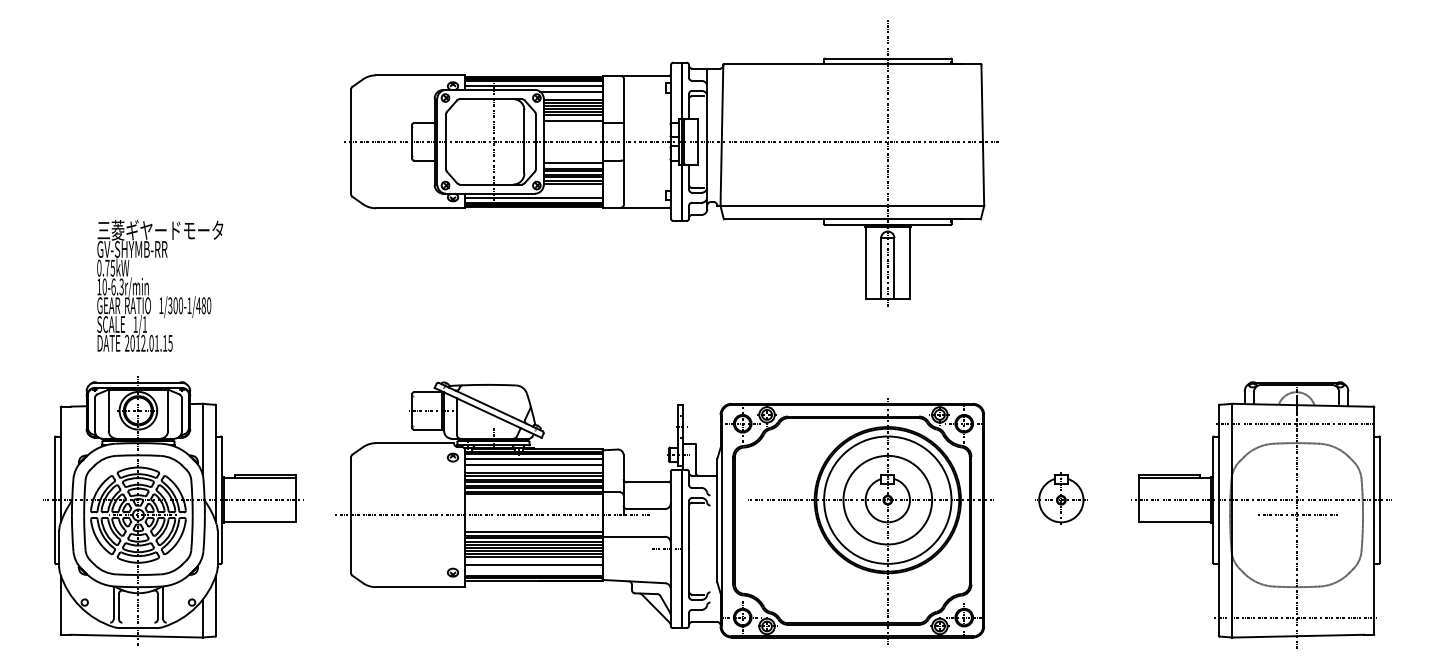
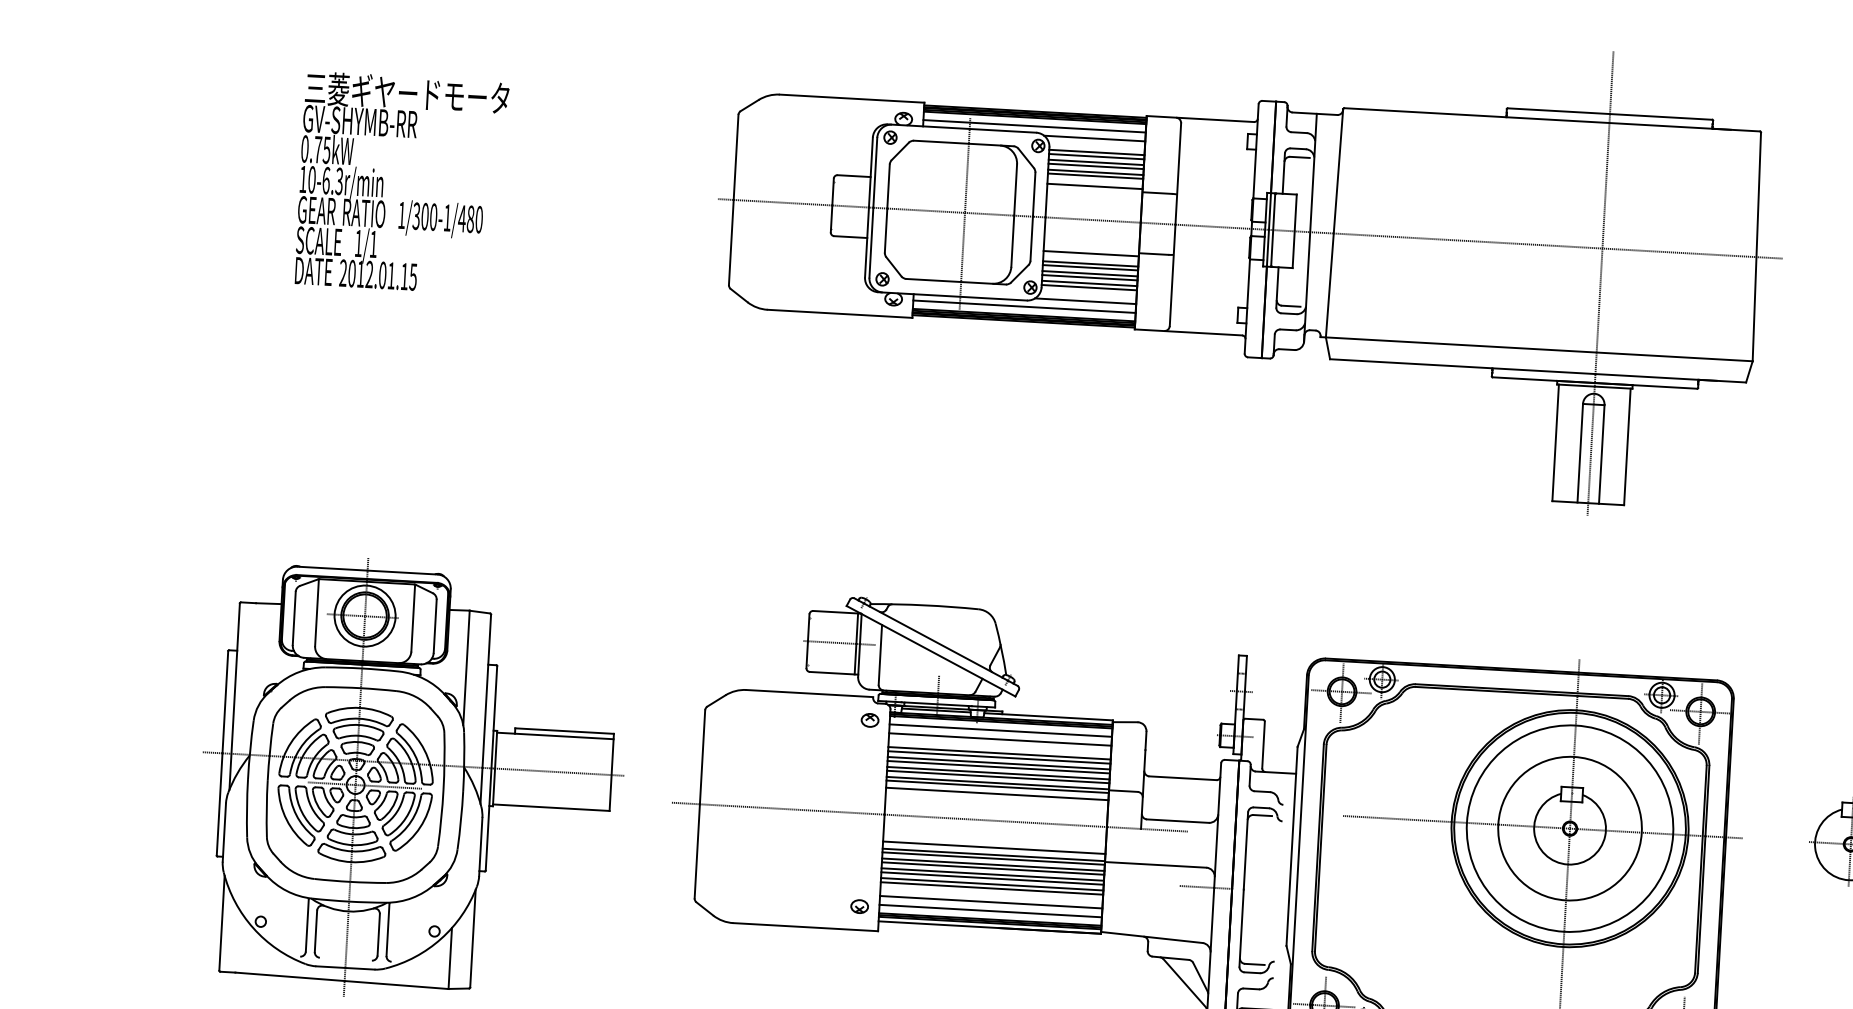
line: (571, 192) -> (1085, 301), added
text: (160, 285) -> (402, 182), moved
line: (533, 498) -> (996, 793), added
line: (533, 570) -> (990, 910), added

